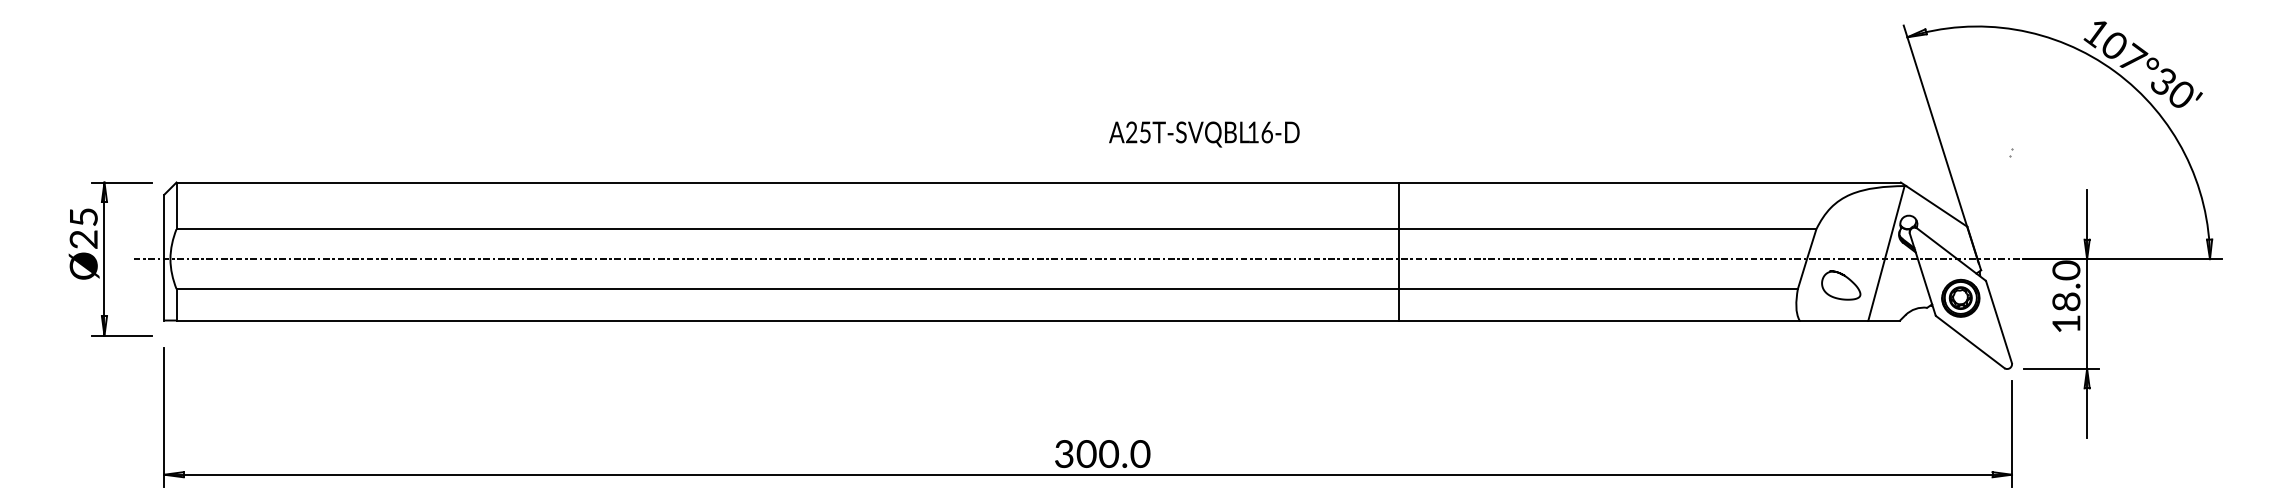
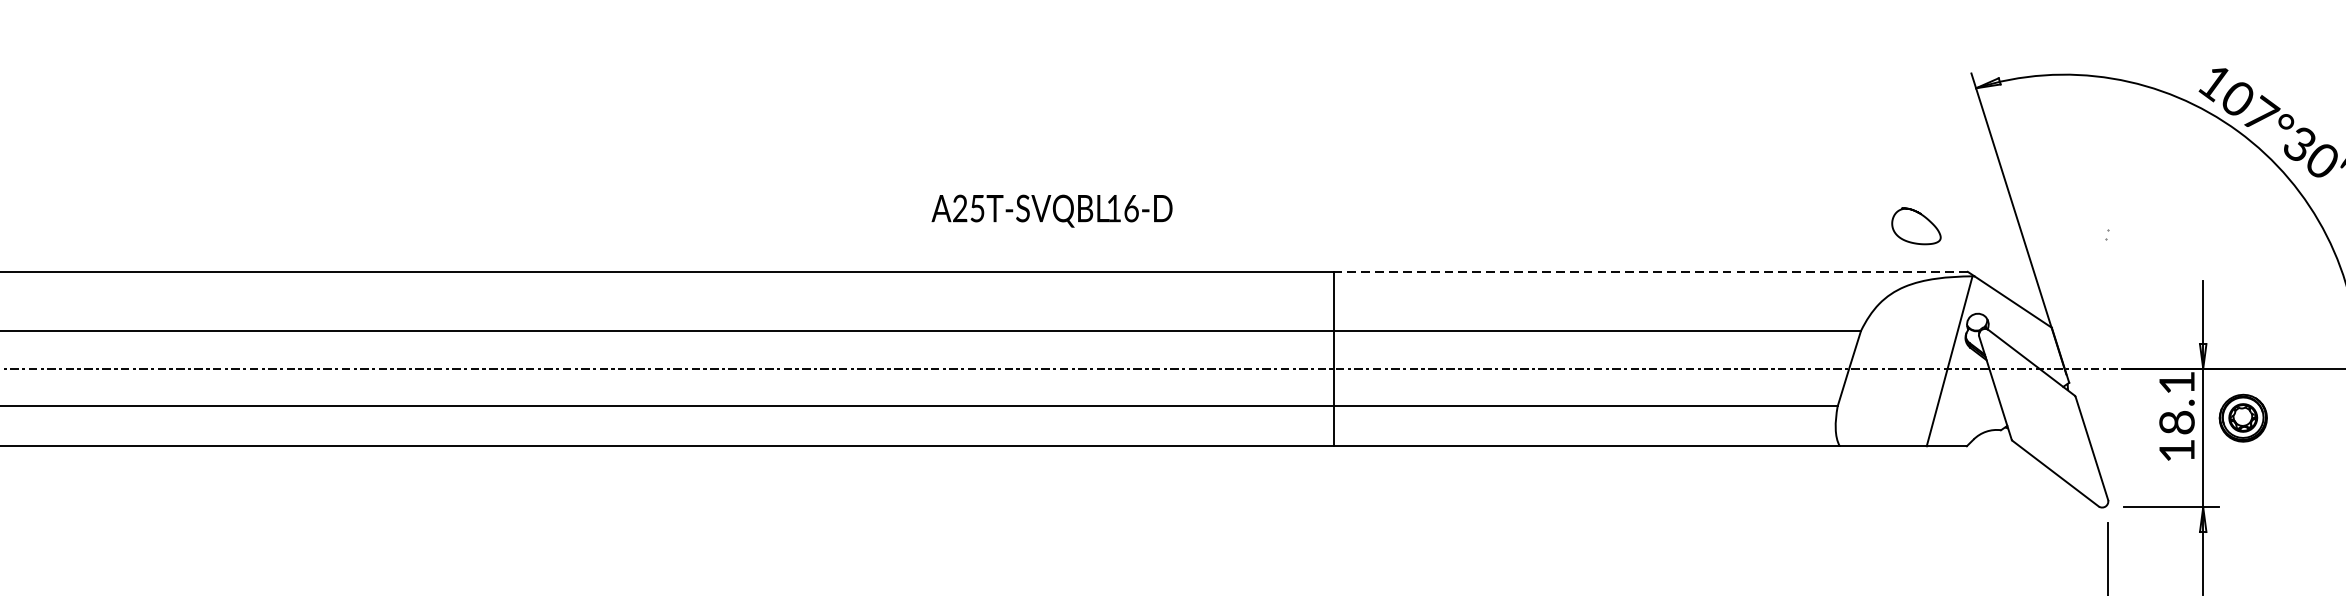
text: (1204, 134) -> (1052, 211), moved
line: (1649, 182) -> (1650, 271), solid -> dashed
text: (2066, 270) -> (2177, 383), 18.0 -> 18.1
curve: (1846, 278) -> (1923, 217), moved
part: (1960, 297) -> (2242, 417), moved

